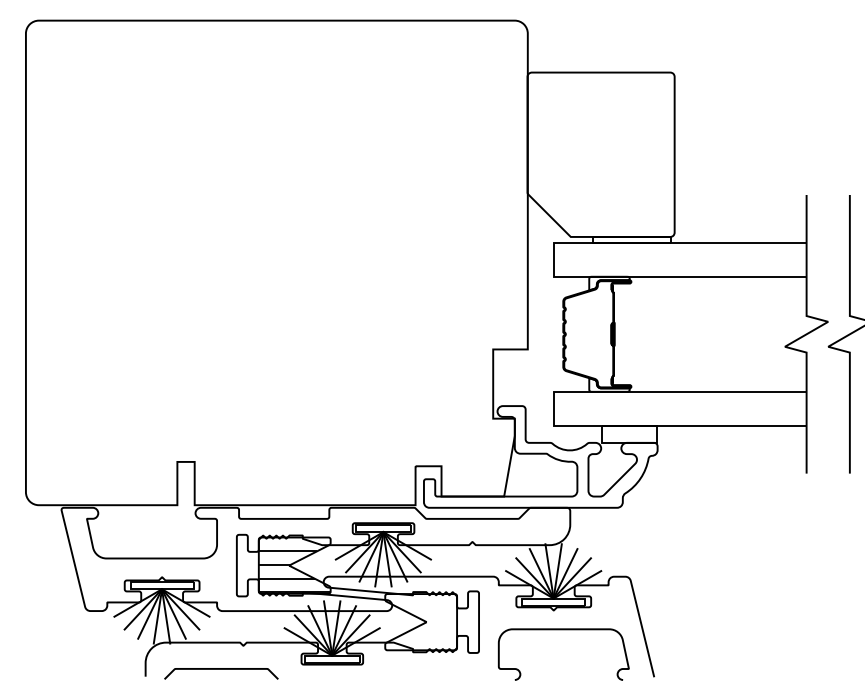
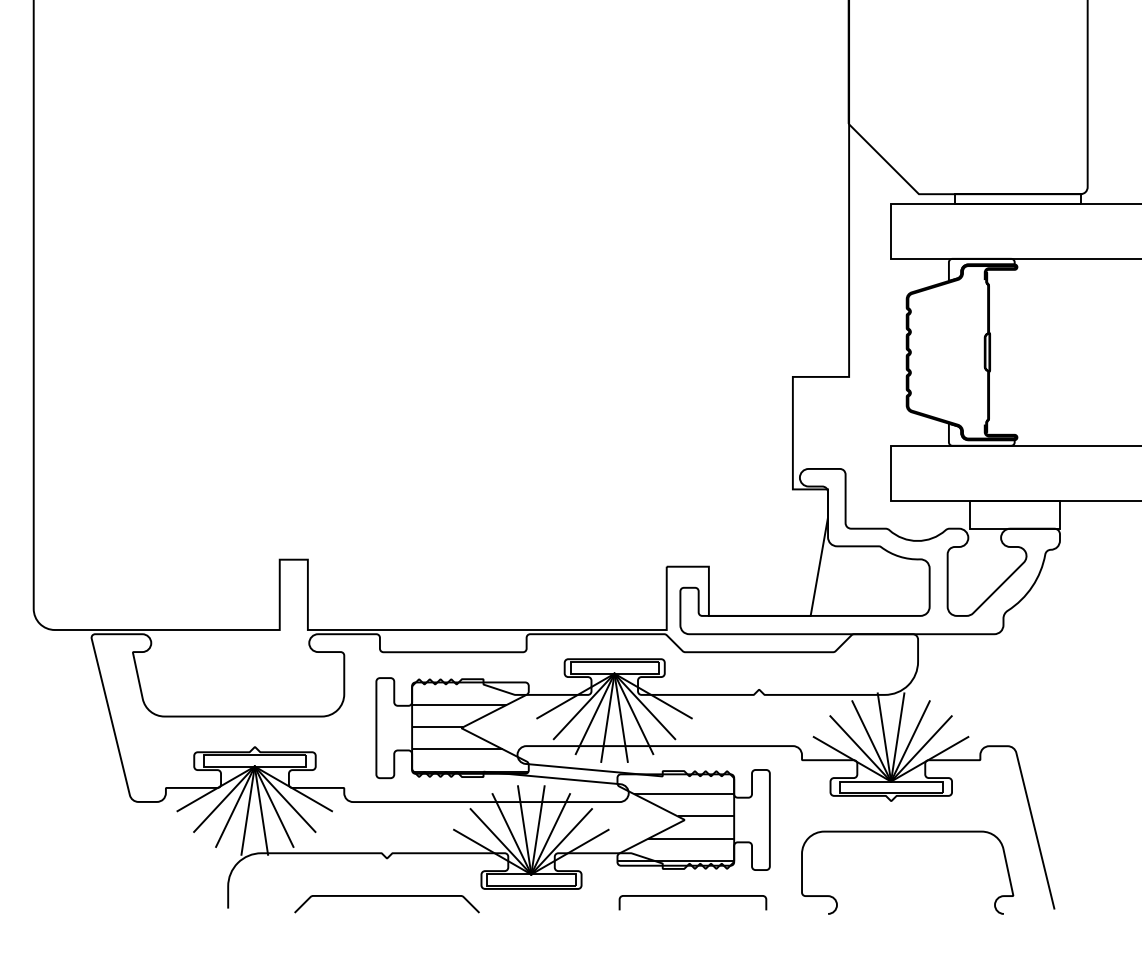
hatch: (421, 626) -> (676, 827), added
curve: (221, 669) -> (387, 896), moved
curve: (431, 669) -> (692, 896), added

